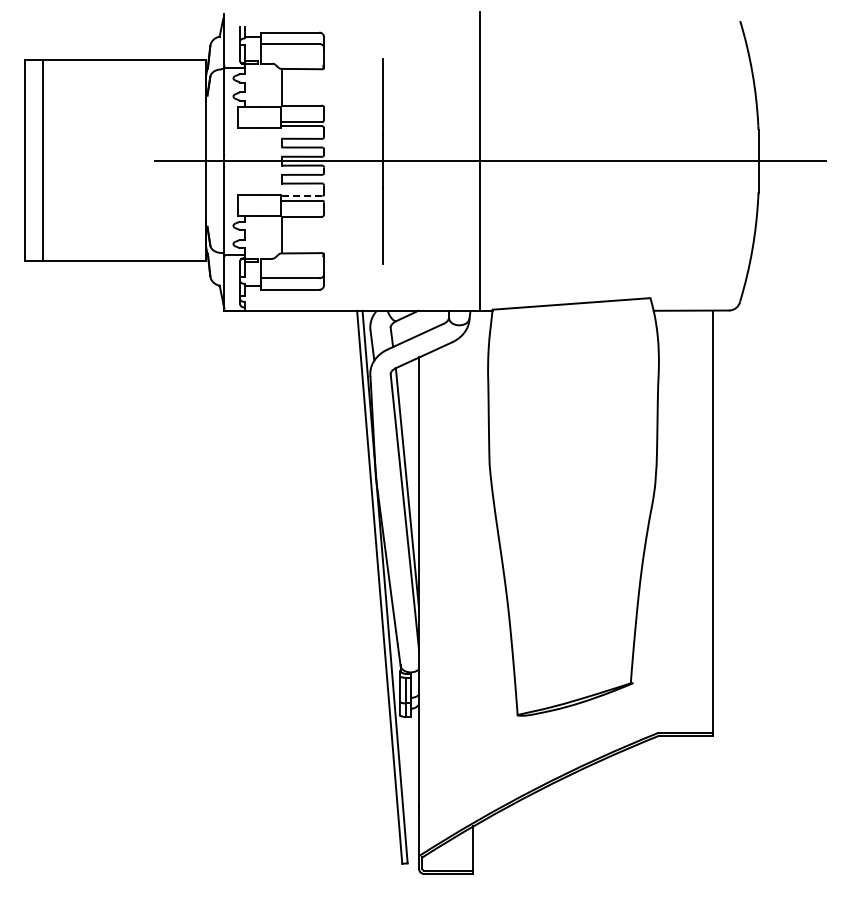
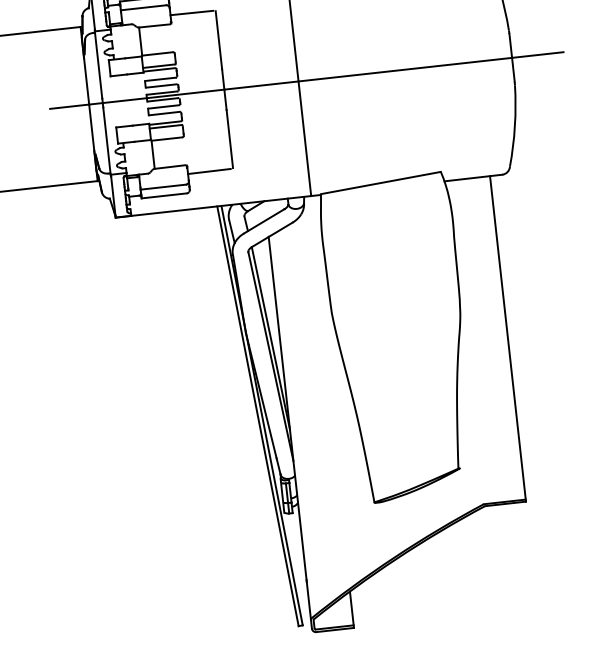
line: (351, 57) -> (191, 12), added
line: (302, 195) -> (165, 122), dashed -> solid
line: (351, 264) -> (209, 171), added

